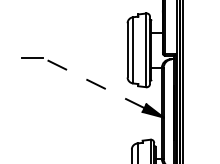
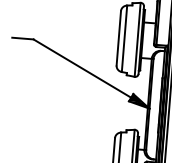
line: (93, 82) -> (82, 67), dashed -> solid

